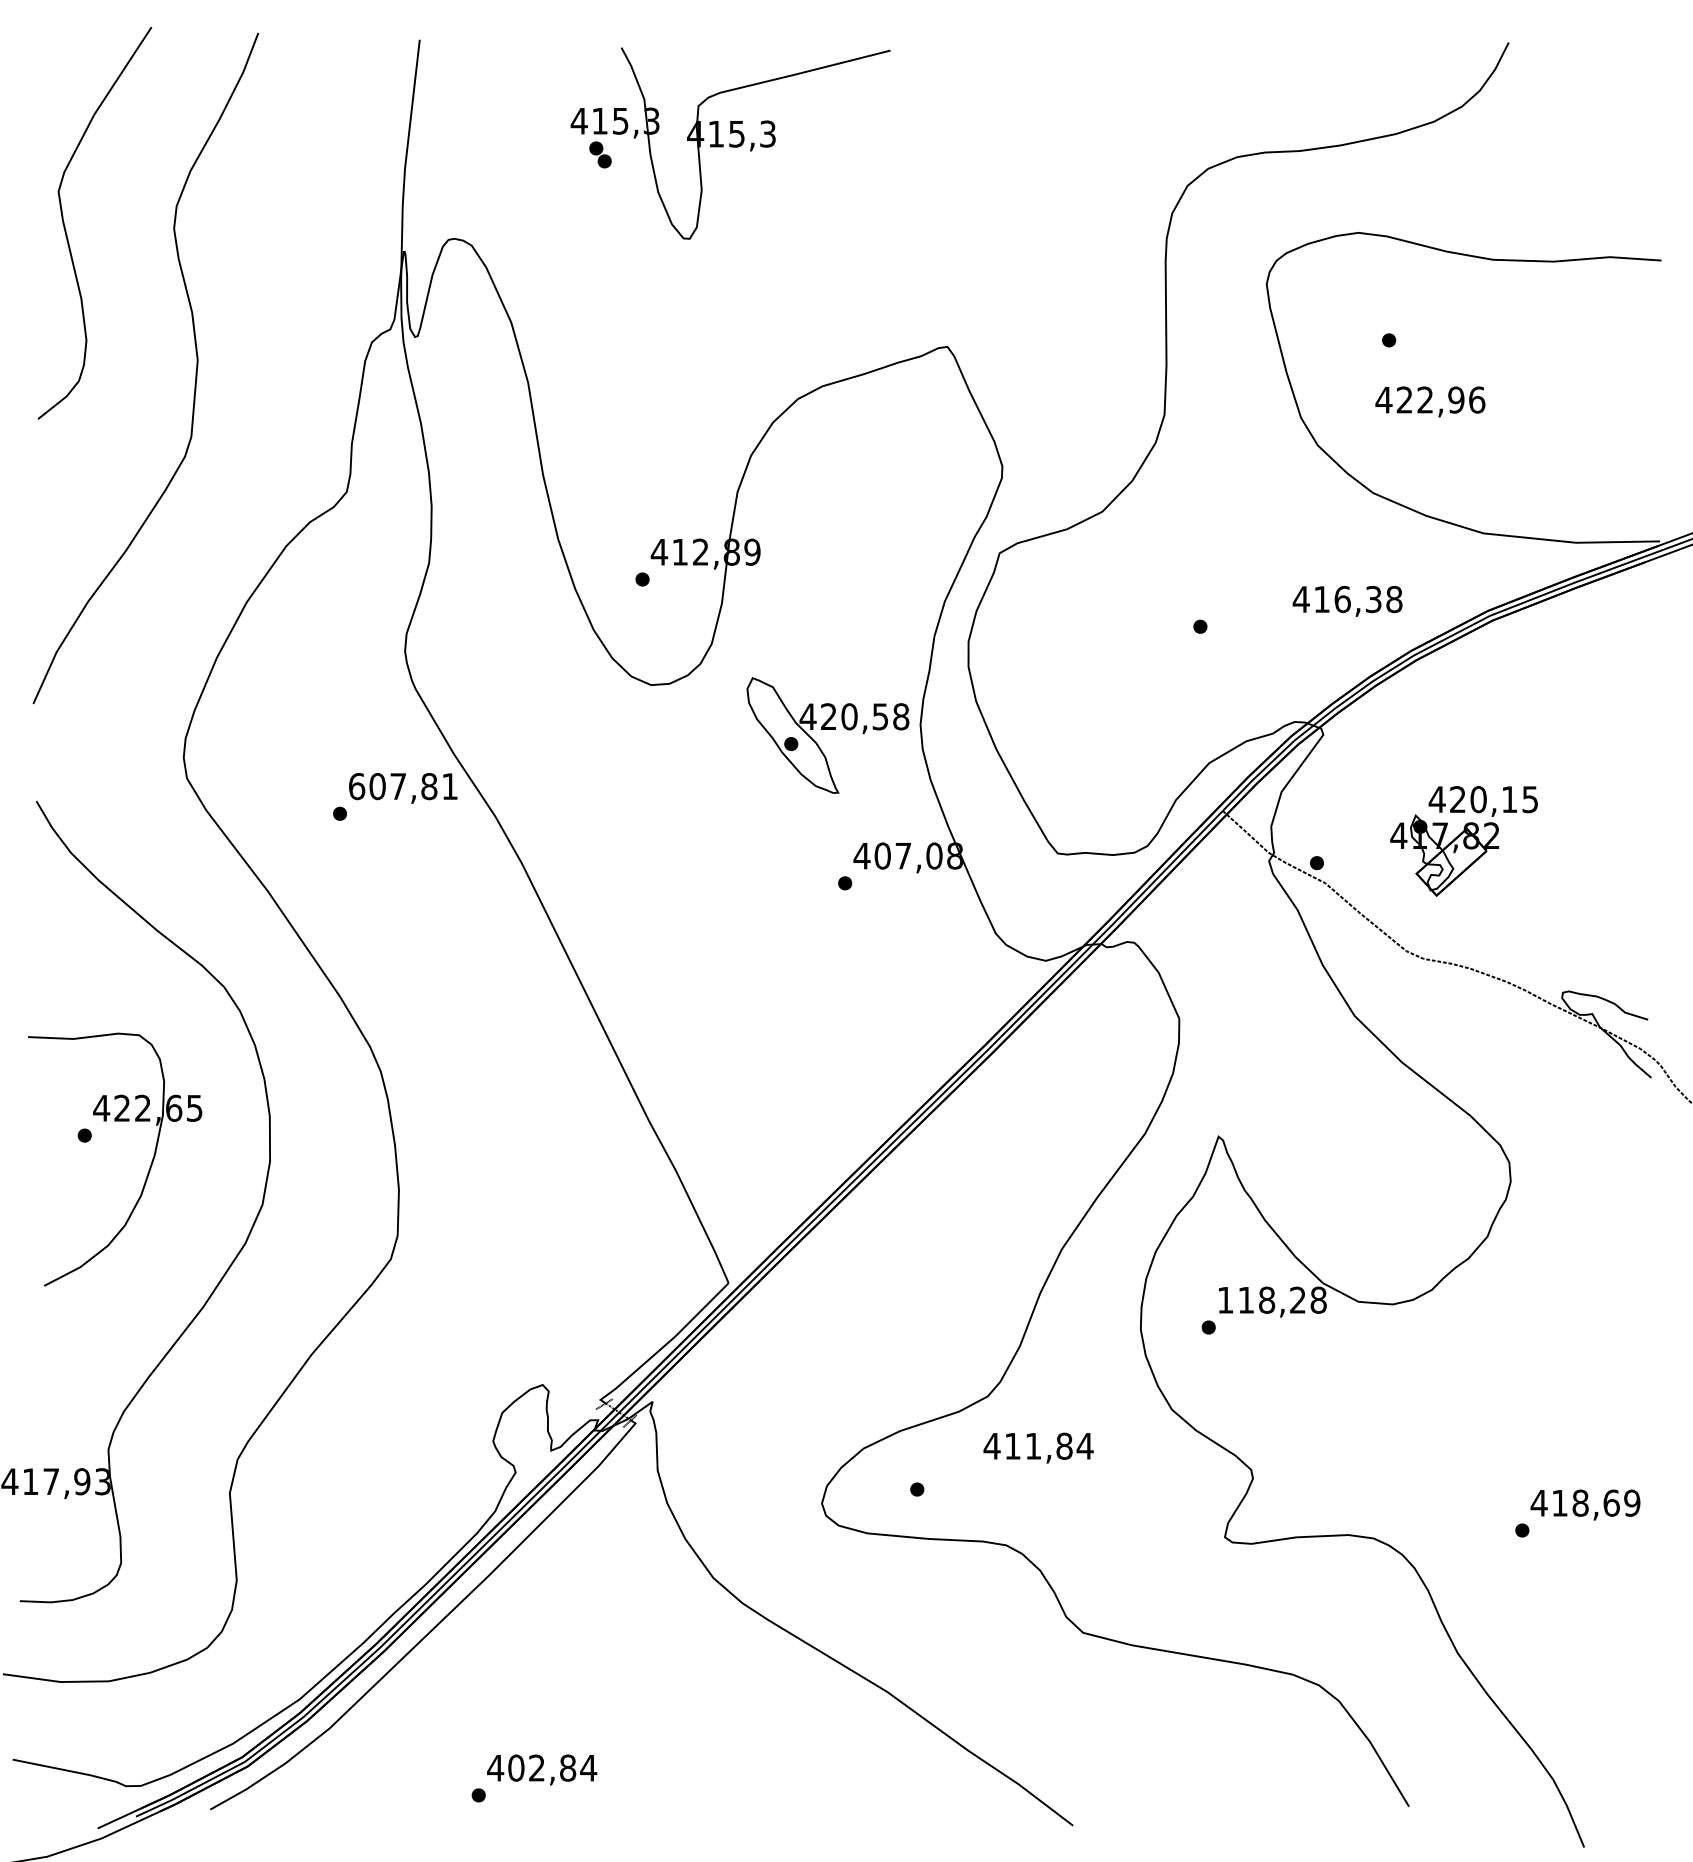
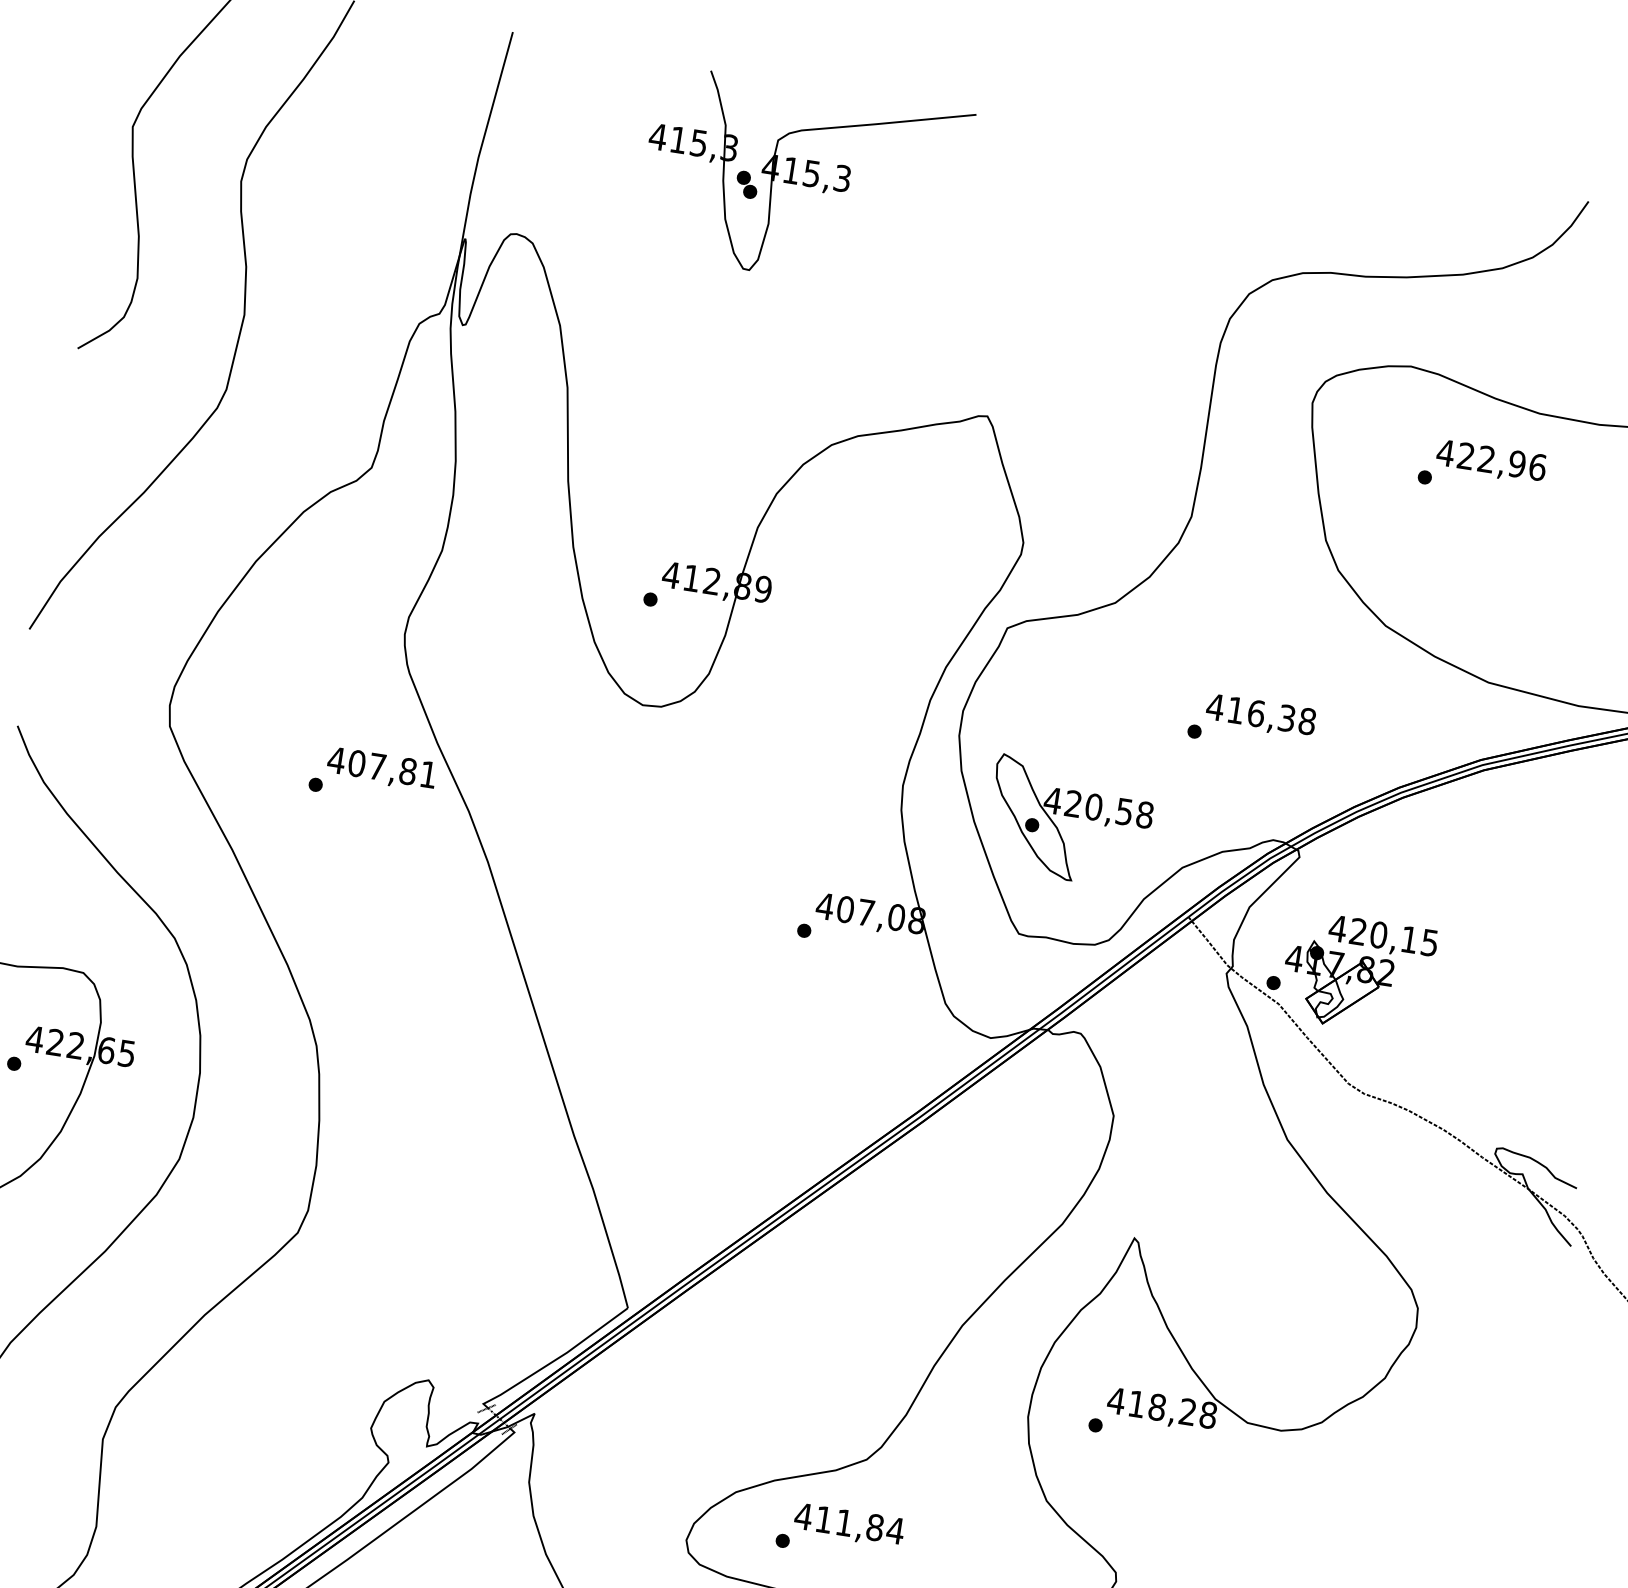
part: (600, 154) -> (747, 184), moved
text: (1430, 401) -> (1491, 461), moved
text: (1347, 601) -> (1260, 716), moved
part: (827, 735) -> (1069, 822), moved
text: (356, 786) -> (336, 760), 607,81 -> 407,81
part: (1463, 841) -> (1357, 974), moved
text: (1225, 1300) -> (1116, 1401), 118,28 -> 418,28
text: (1038, 1447) -> (849, 1524), moved

